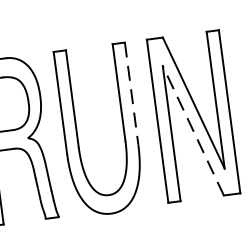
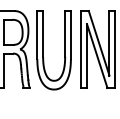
line: (130, 94) -> (70, 35), dashed -> solid
line: (193, 129) -> (97, 55), dashed -> solid

